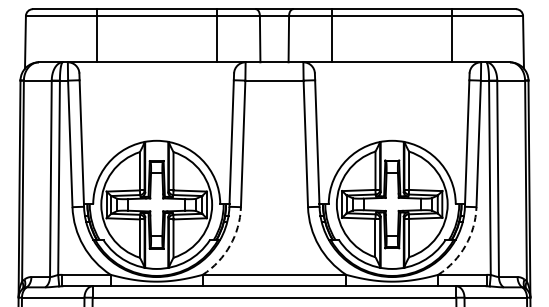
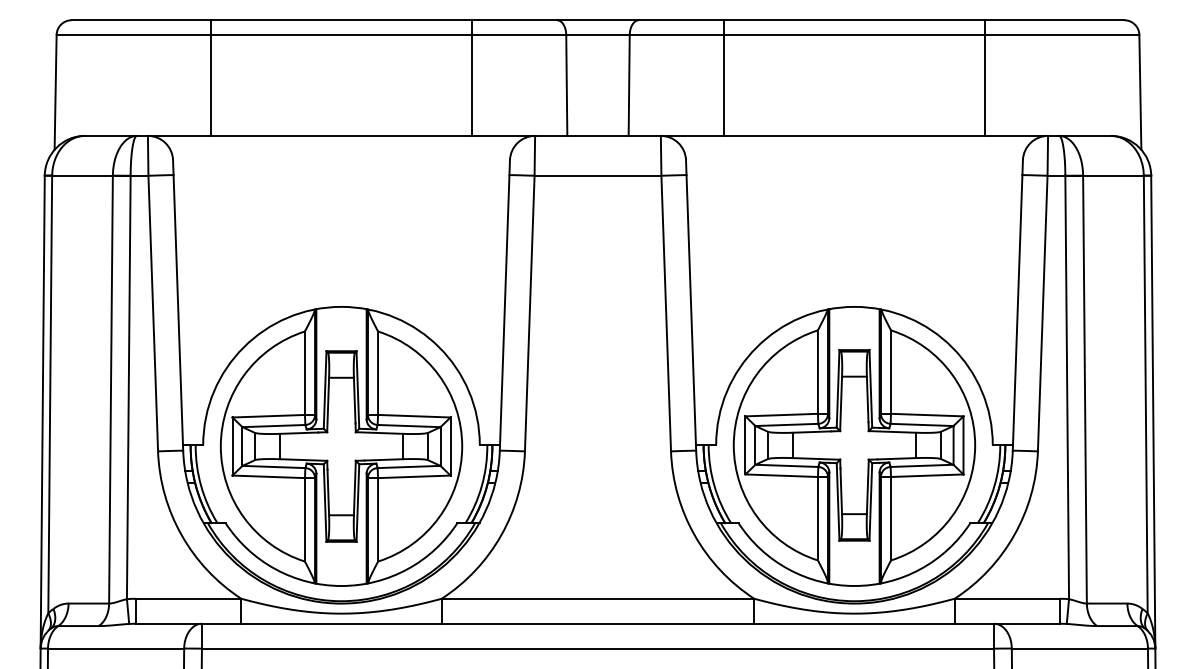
arc: (230, 245) -> (502, 534), dashed -> solid
arc: (465, 245) -> (1013, 534), dashed -> solid

